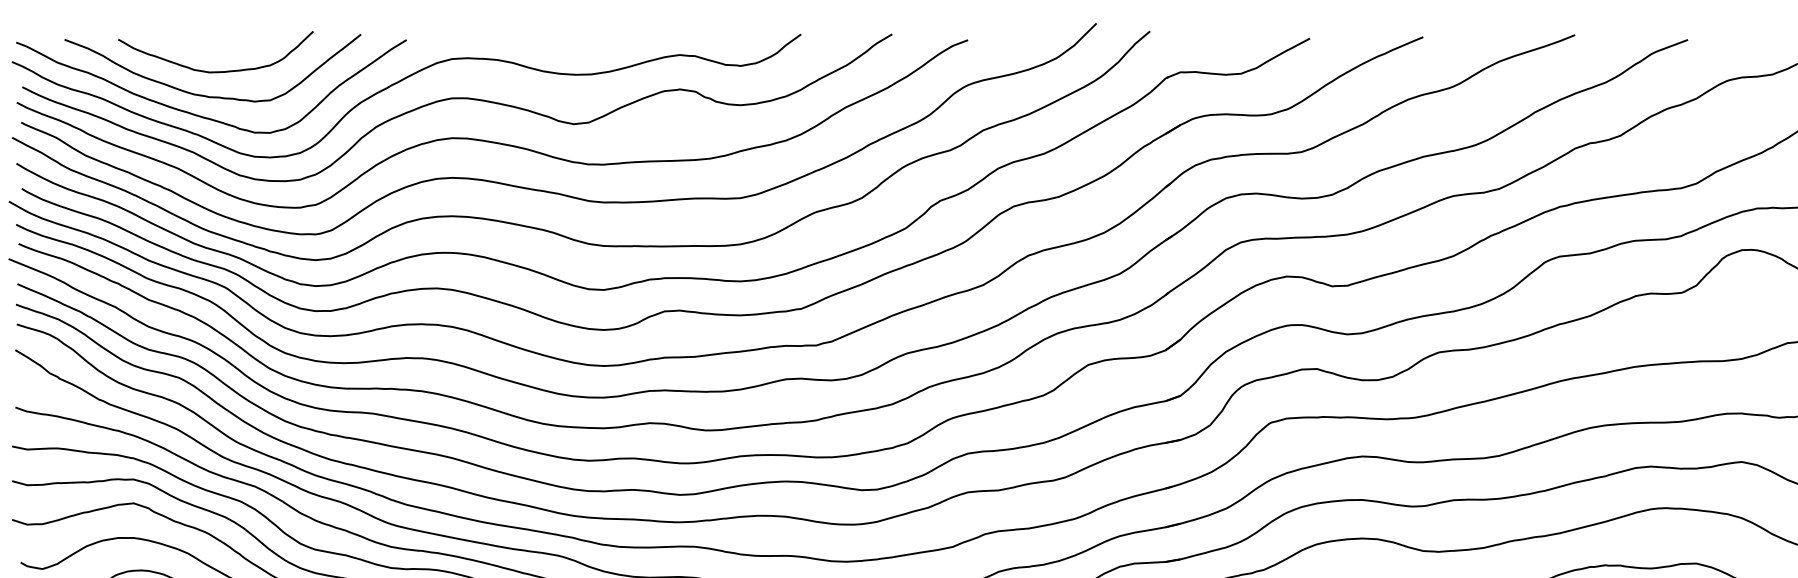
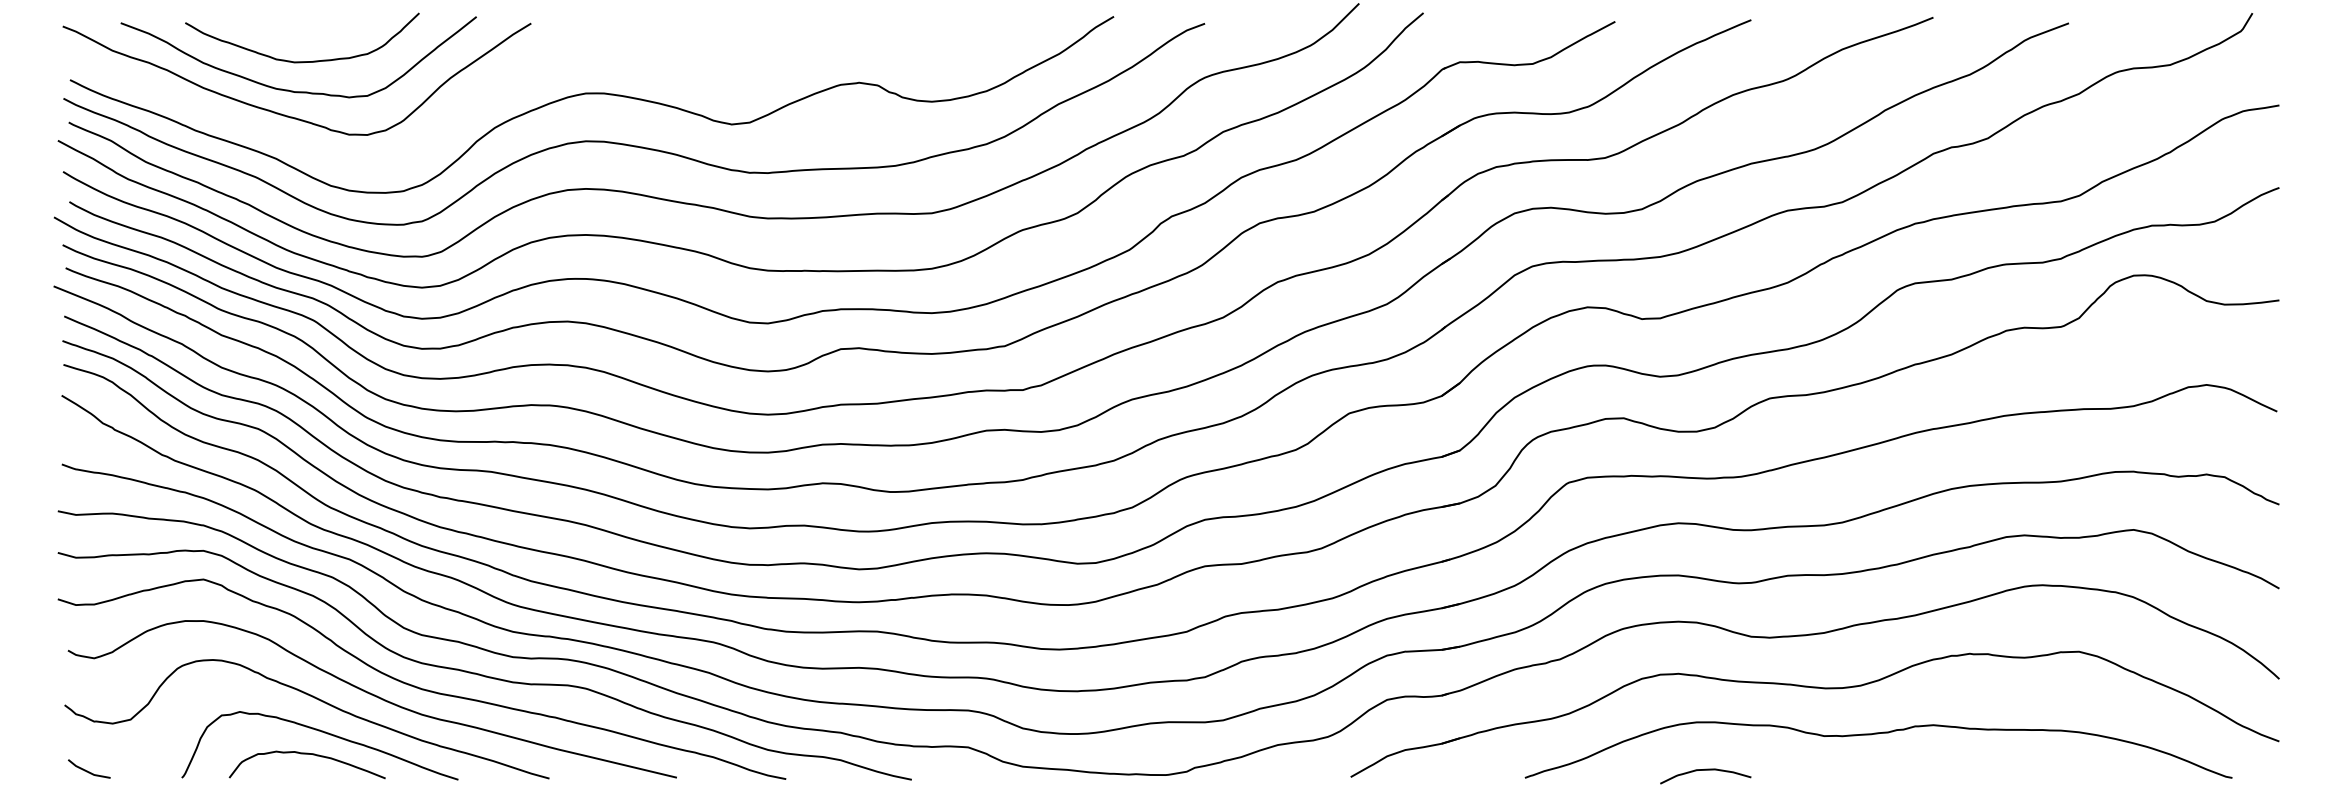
curve: (399, 82) -> (522, 74), removed

